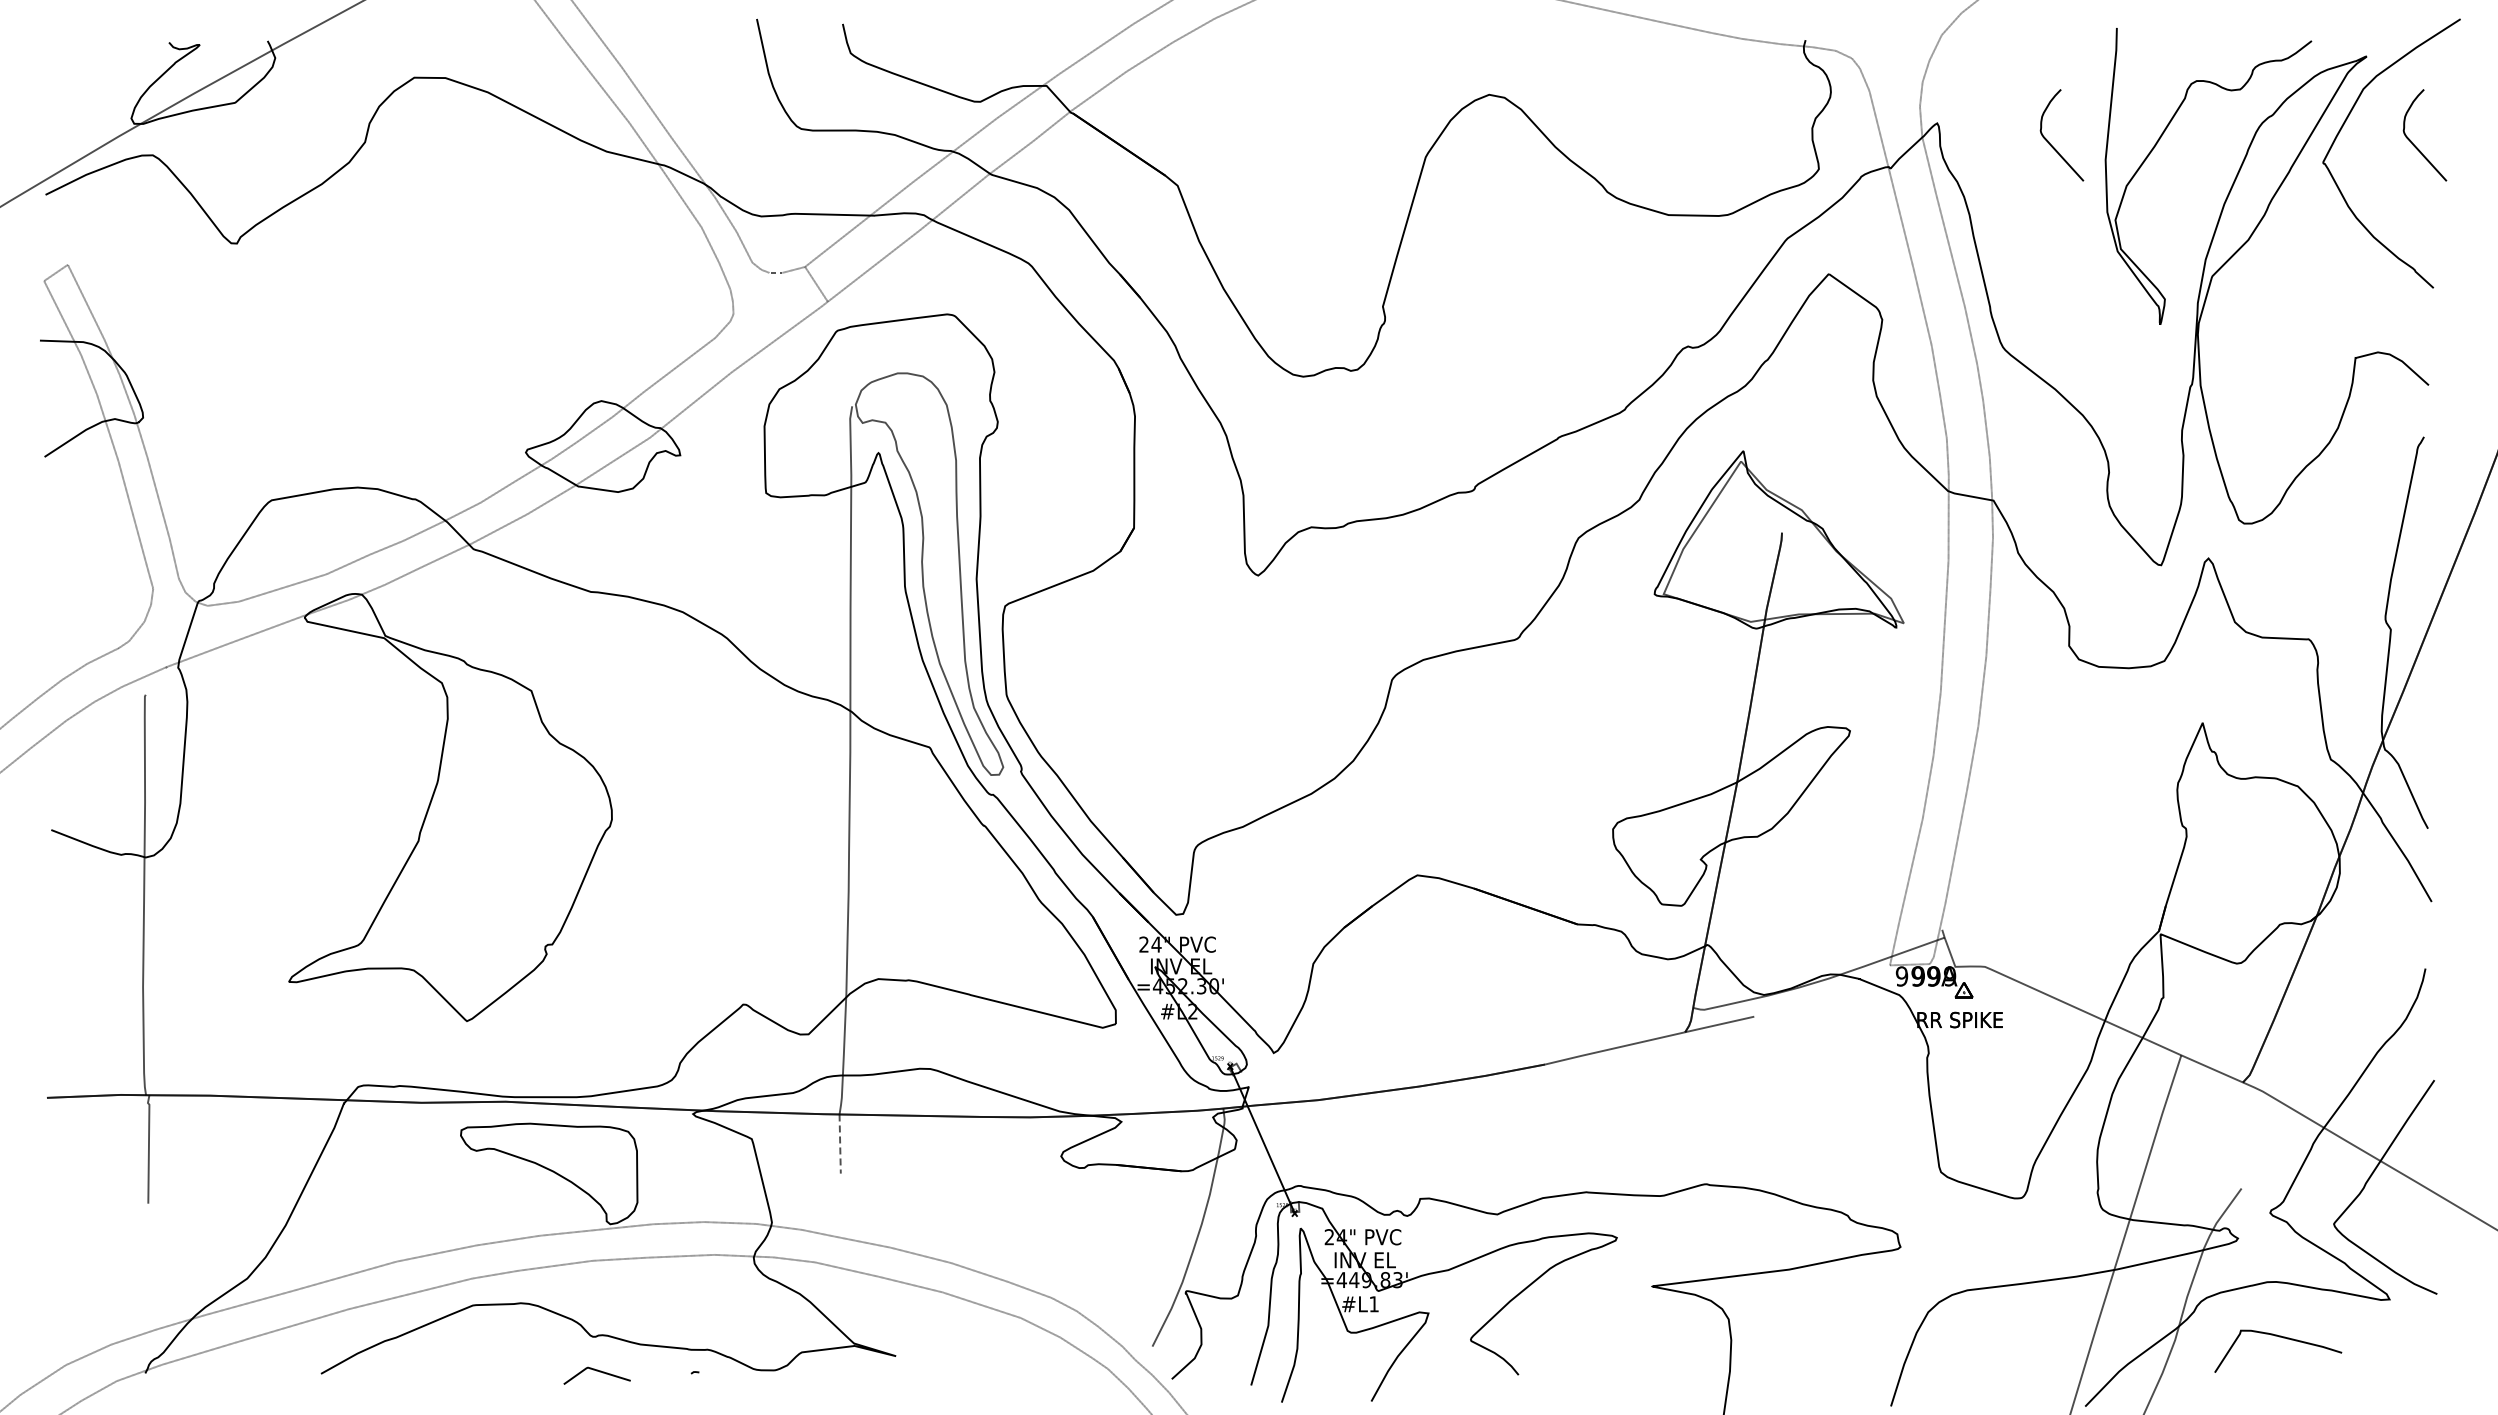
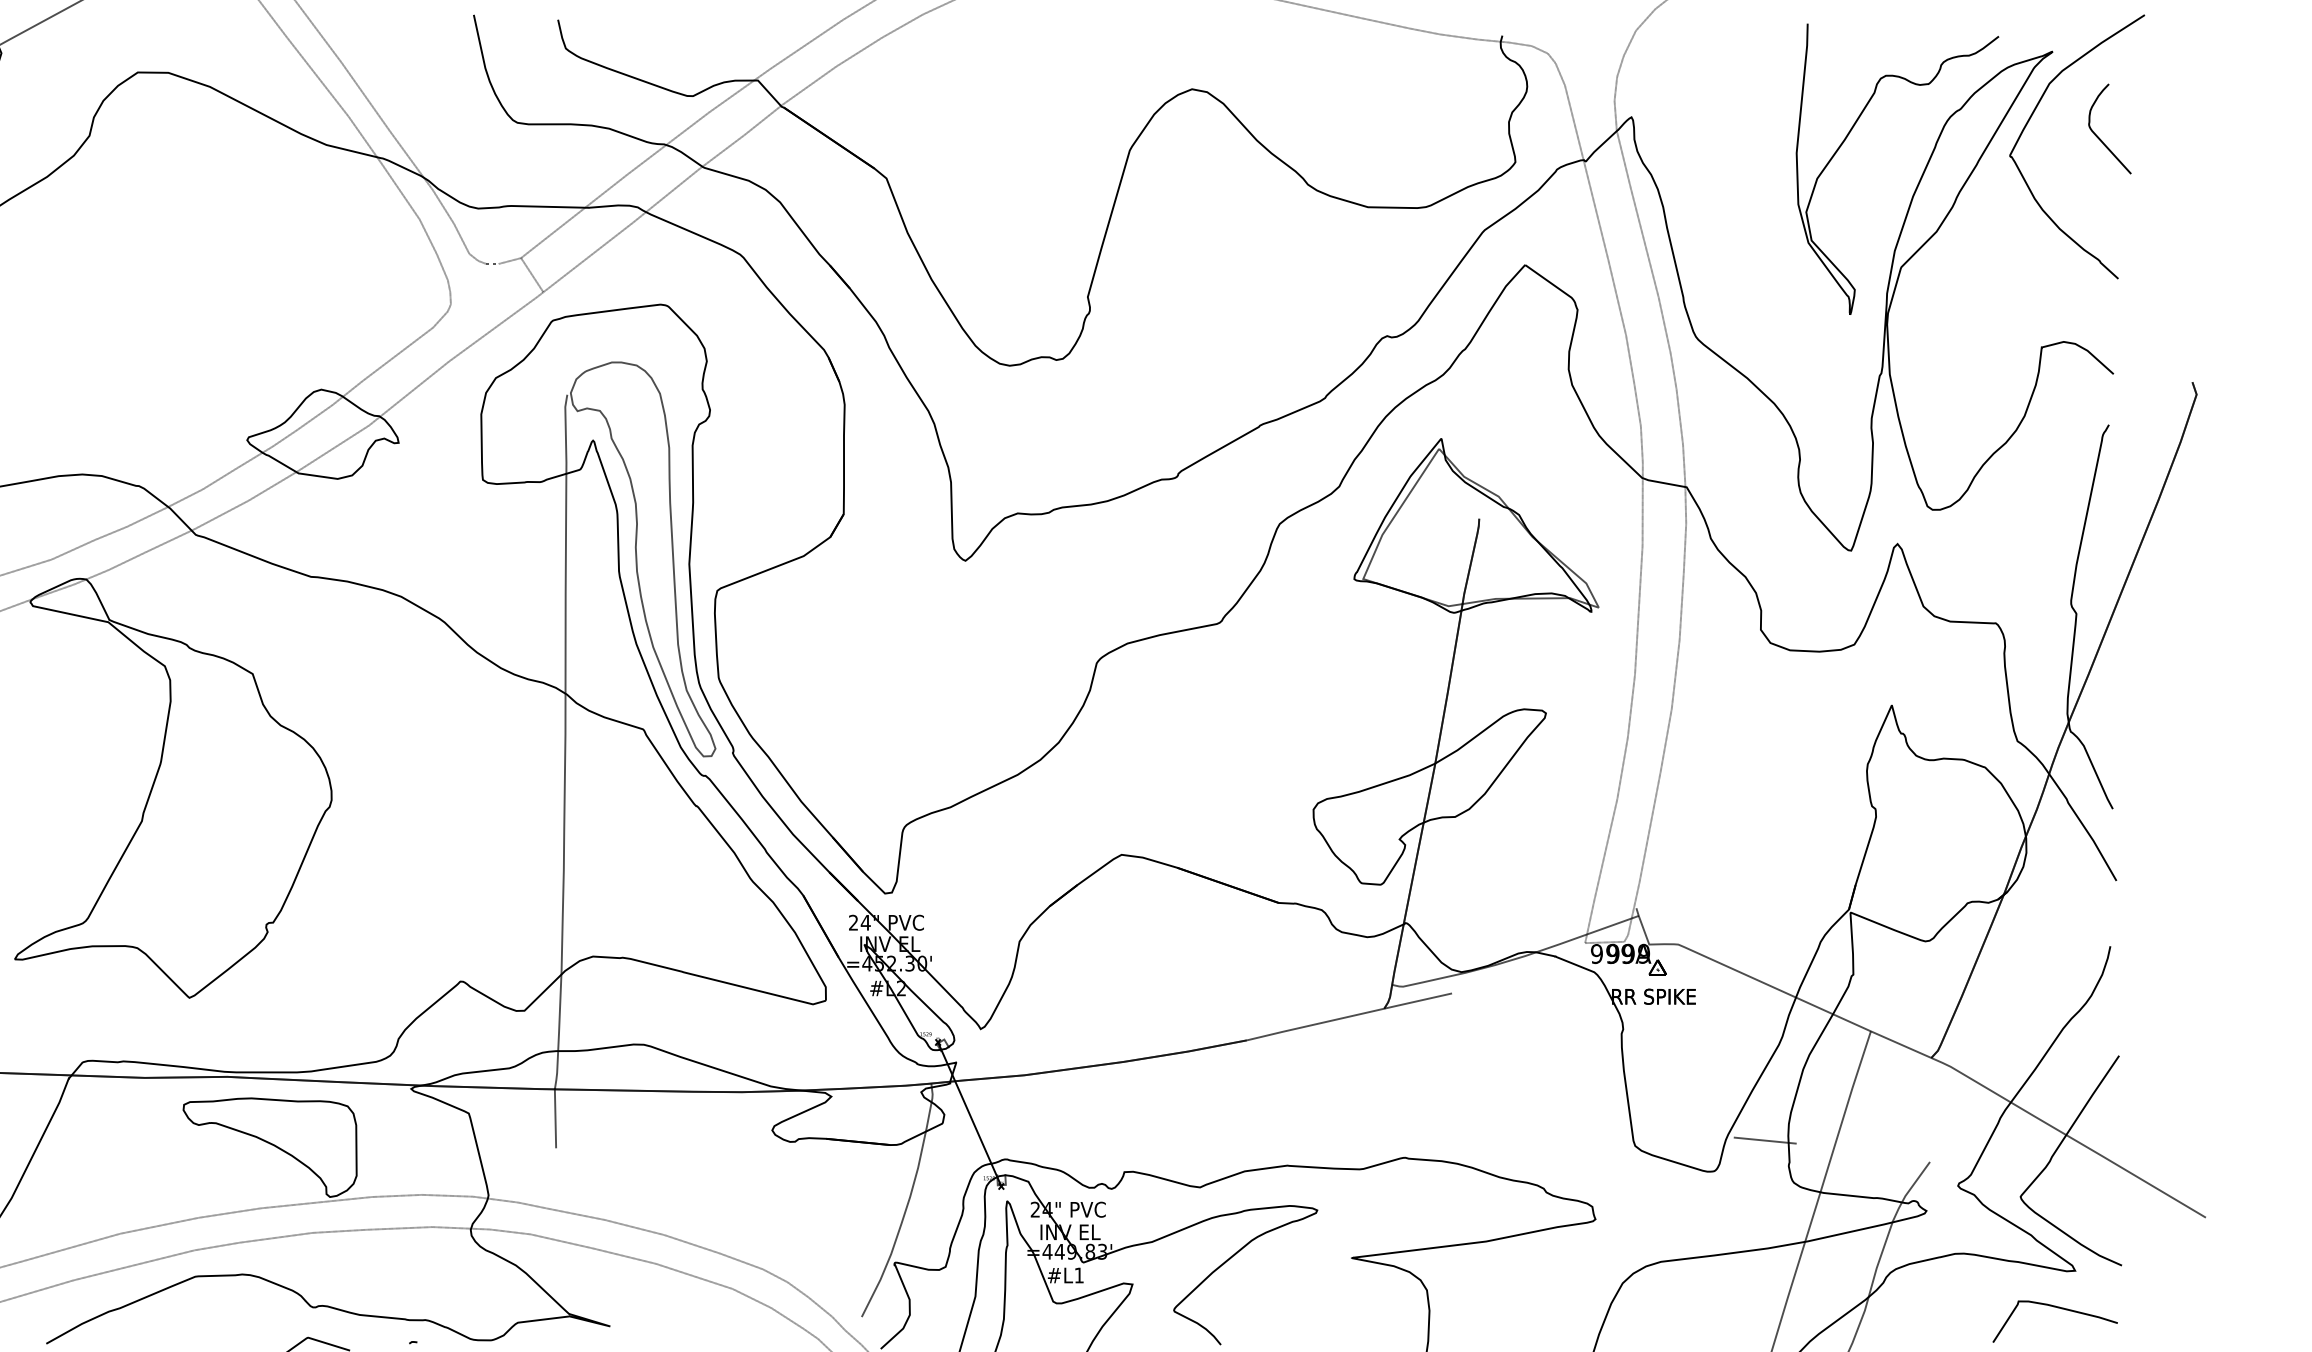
curve: (2051, 144) -> (1743, 138), removed
line: (840, 1144) -> (555, 1118), dashed -> solid
line: (2073, 1166) -> (1765, 1140), added
curve: (2283, 1338) -> (2060, 1309), moved

